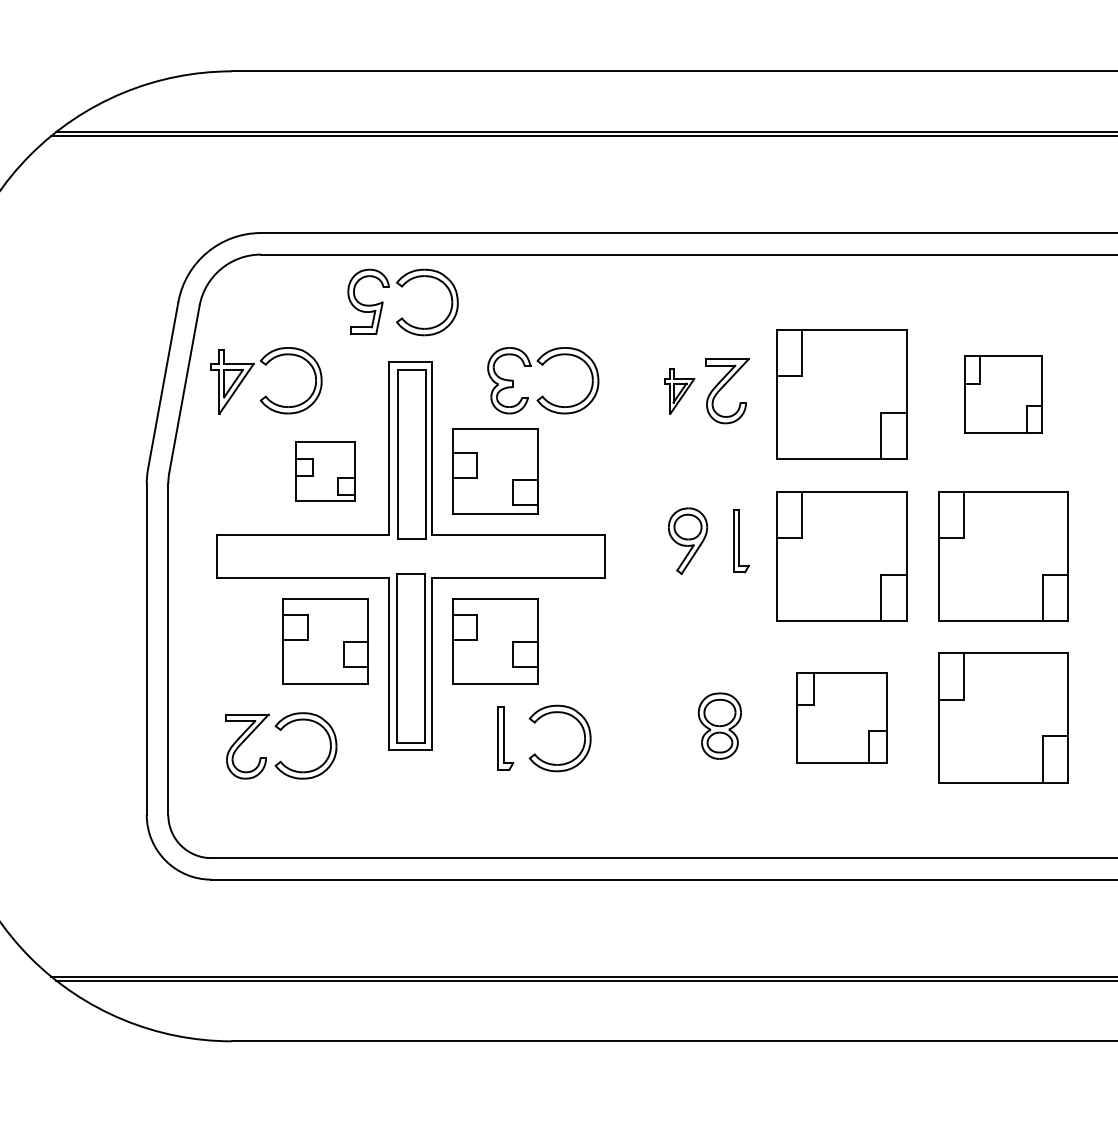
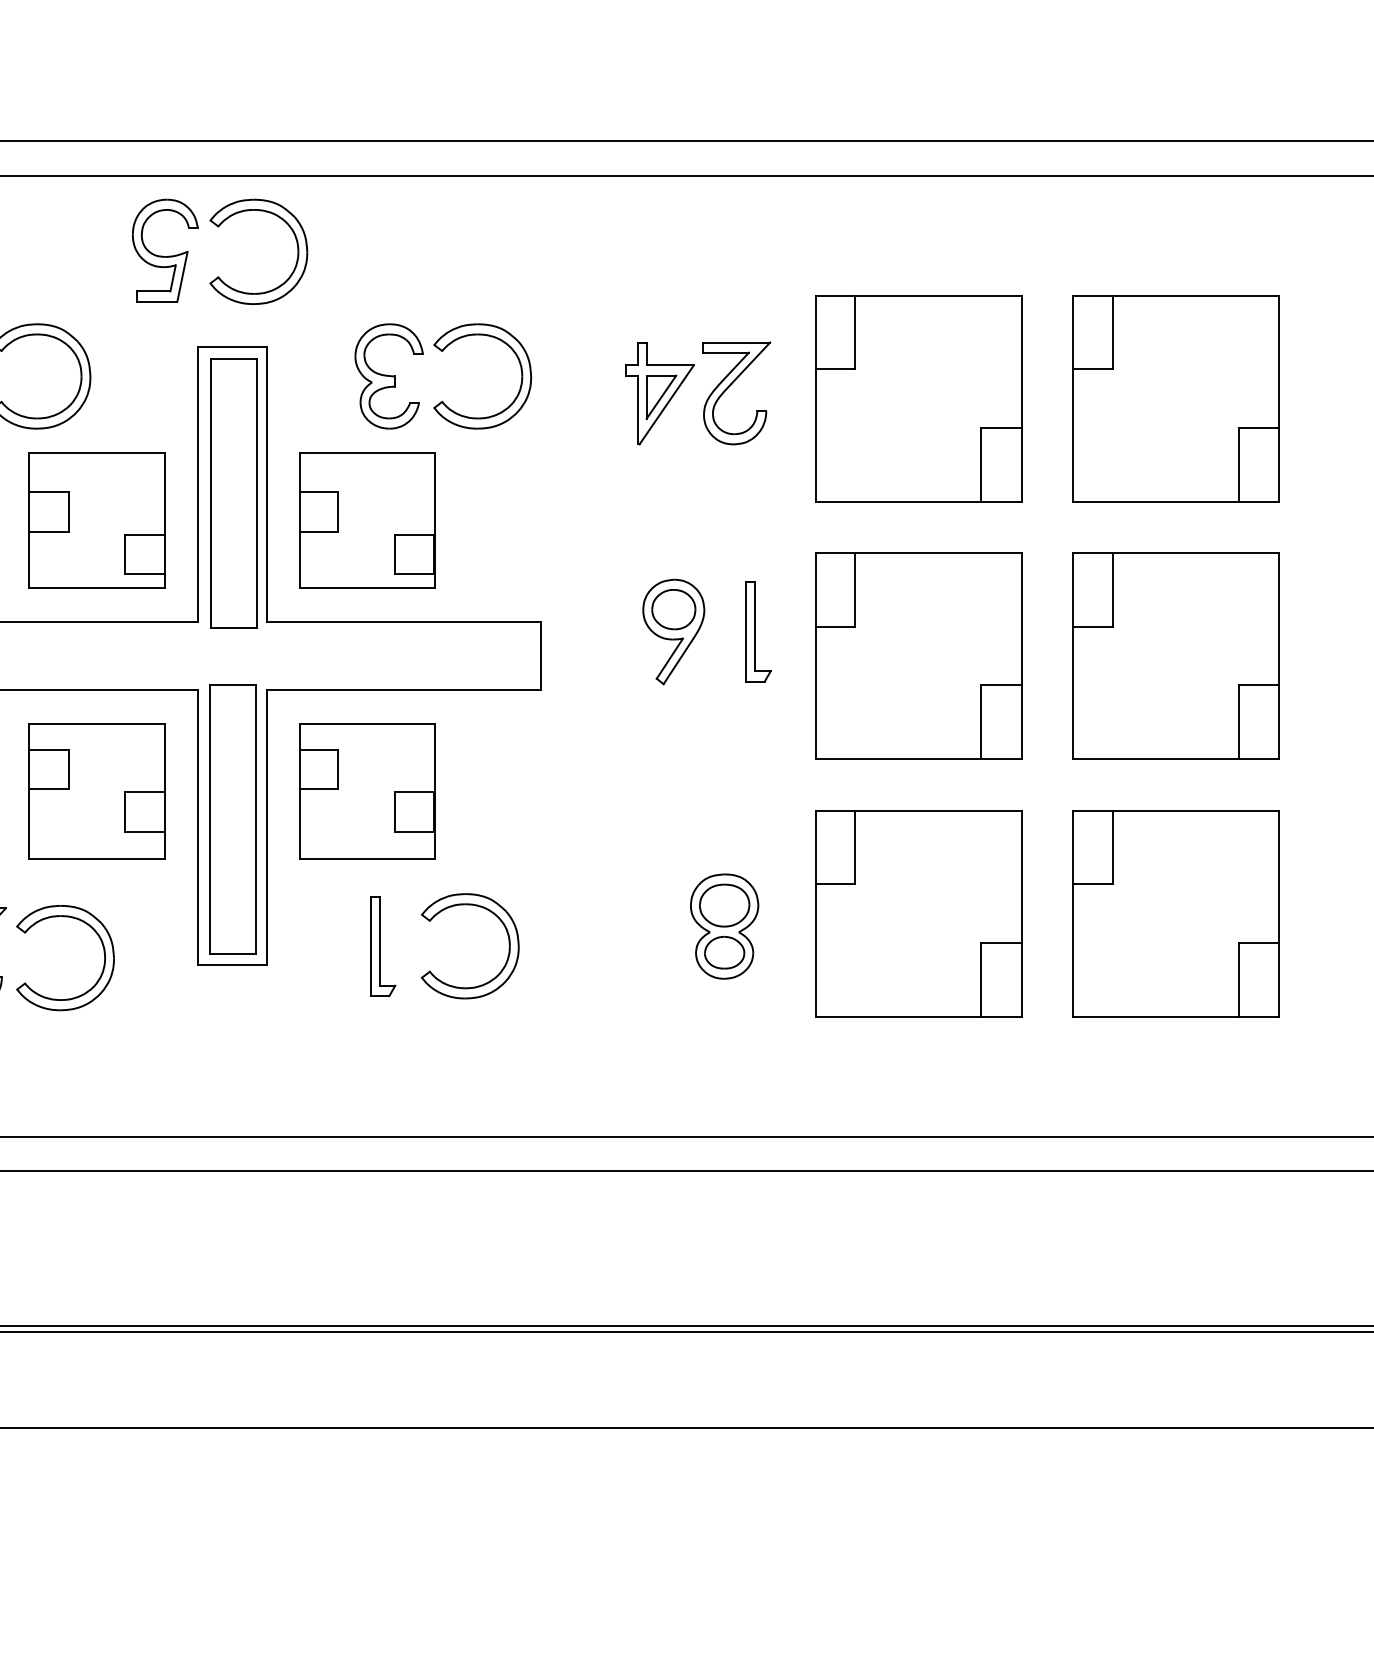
part: (679, 391) -> (660, 393), size x1.43
part: (1003, 394) -> (1176, 398), size x1.67
part: (325, 471) -> (96, 521), size x1.43
part: (841, 717) -> (918, 912), size x1.43

